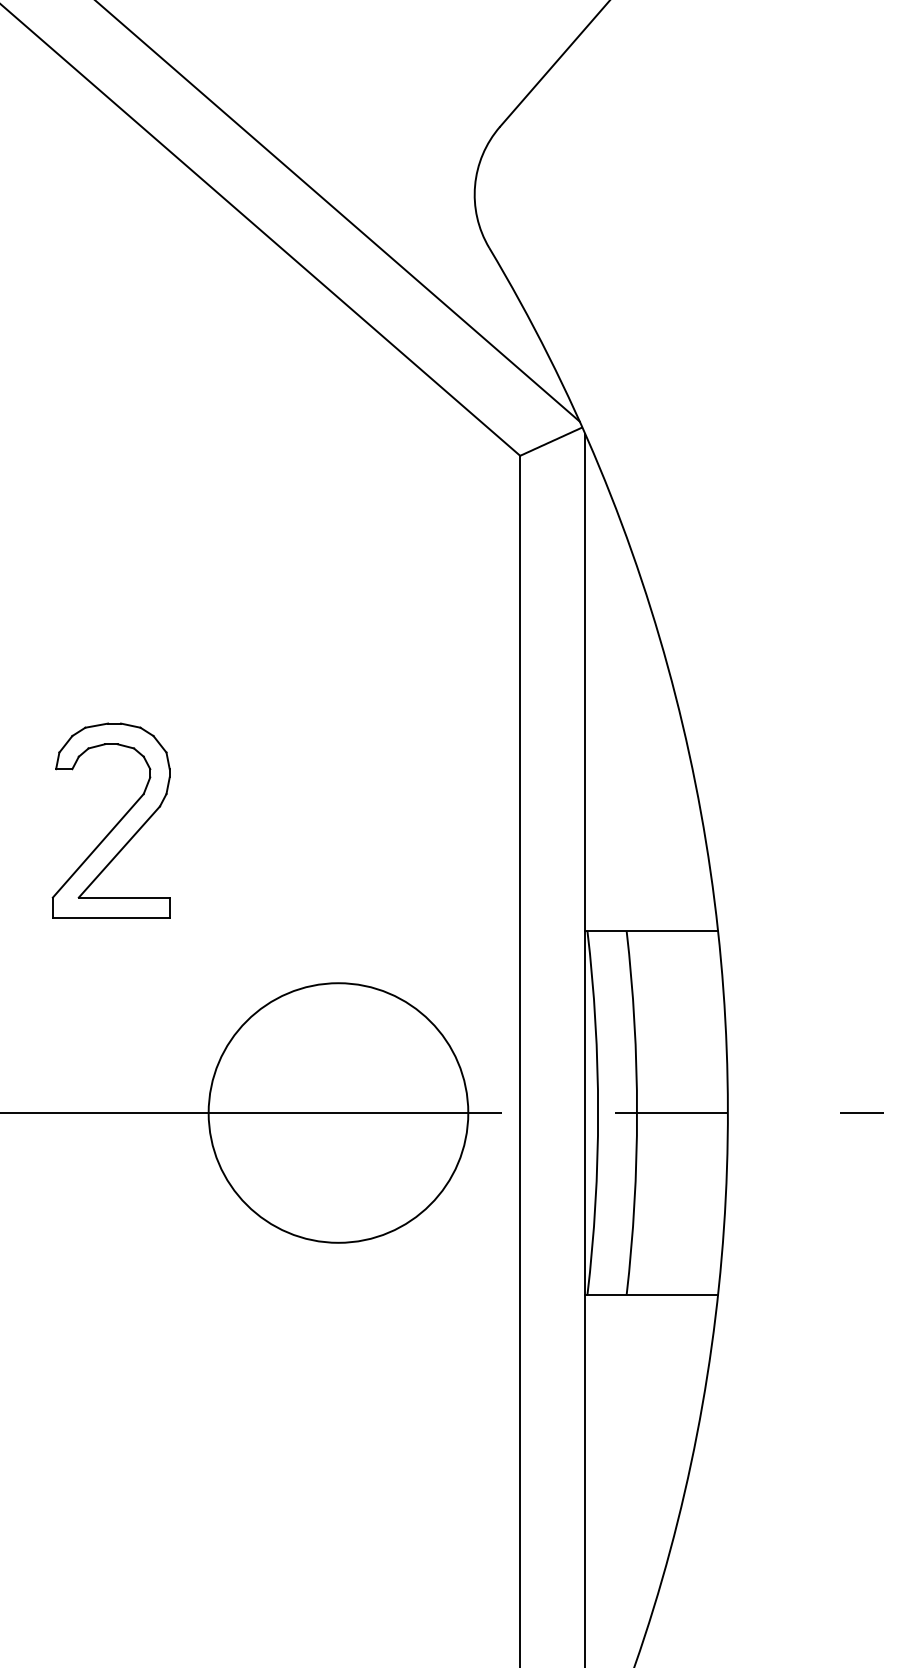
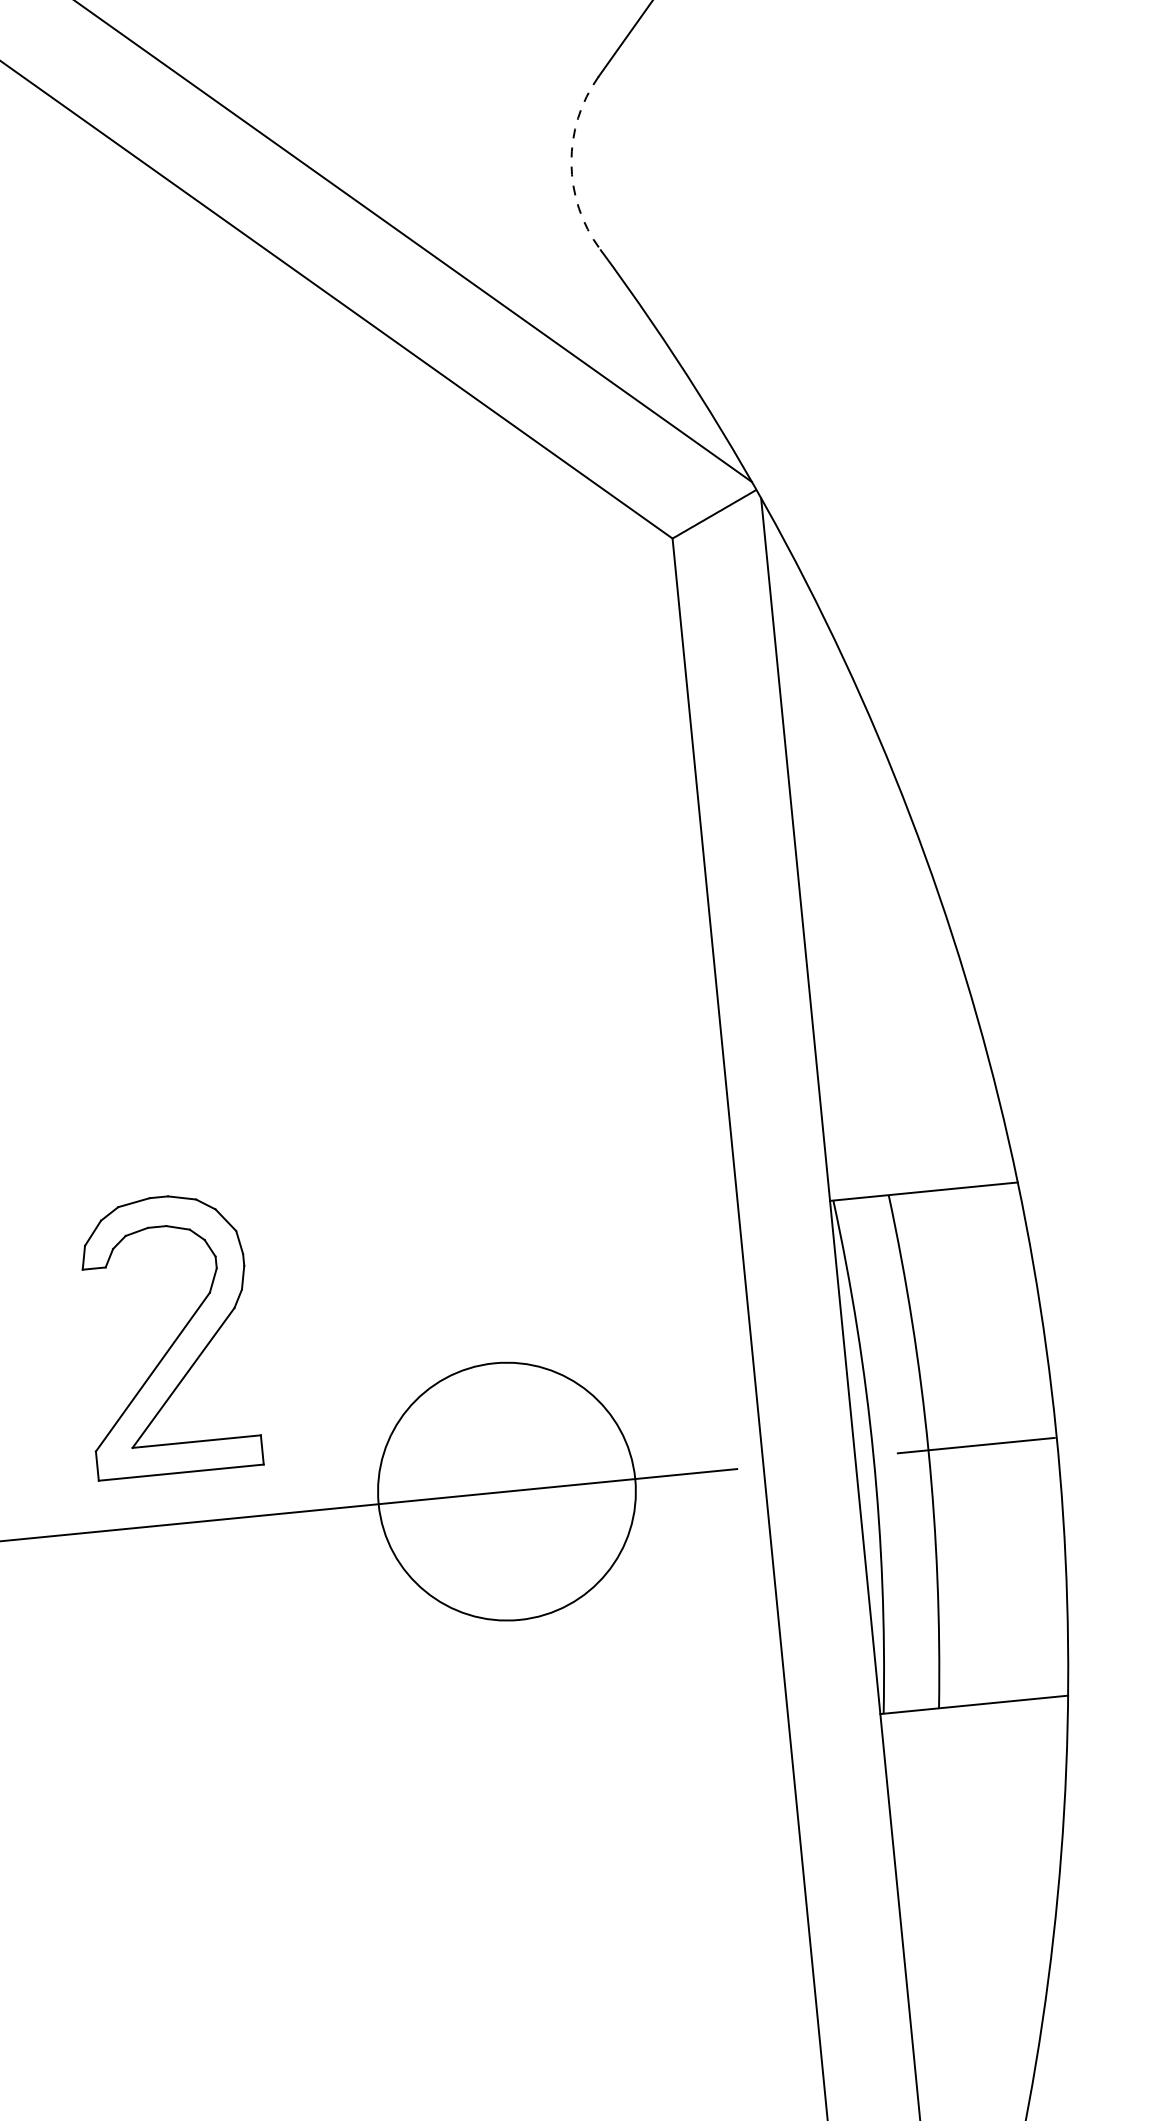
arc: (475, 185) -> (572, 163), solid -> dashed
part: (115, 824) -> (174, 1339), moved
circle: (338, 1112) -> (506, 1490), size x0.7

